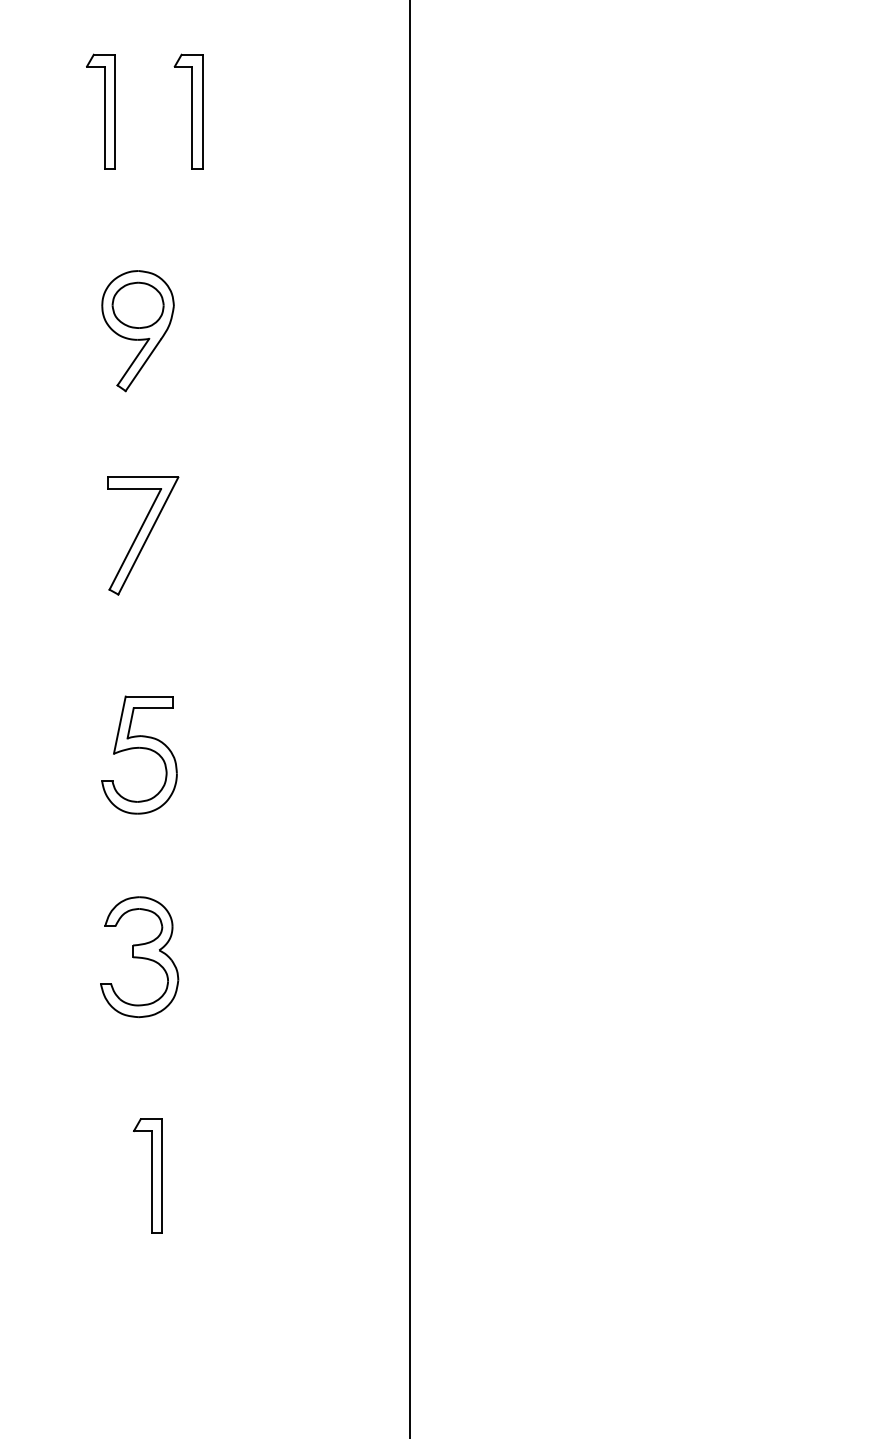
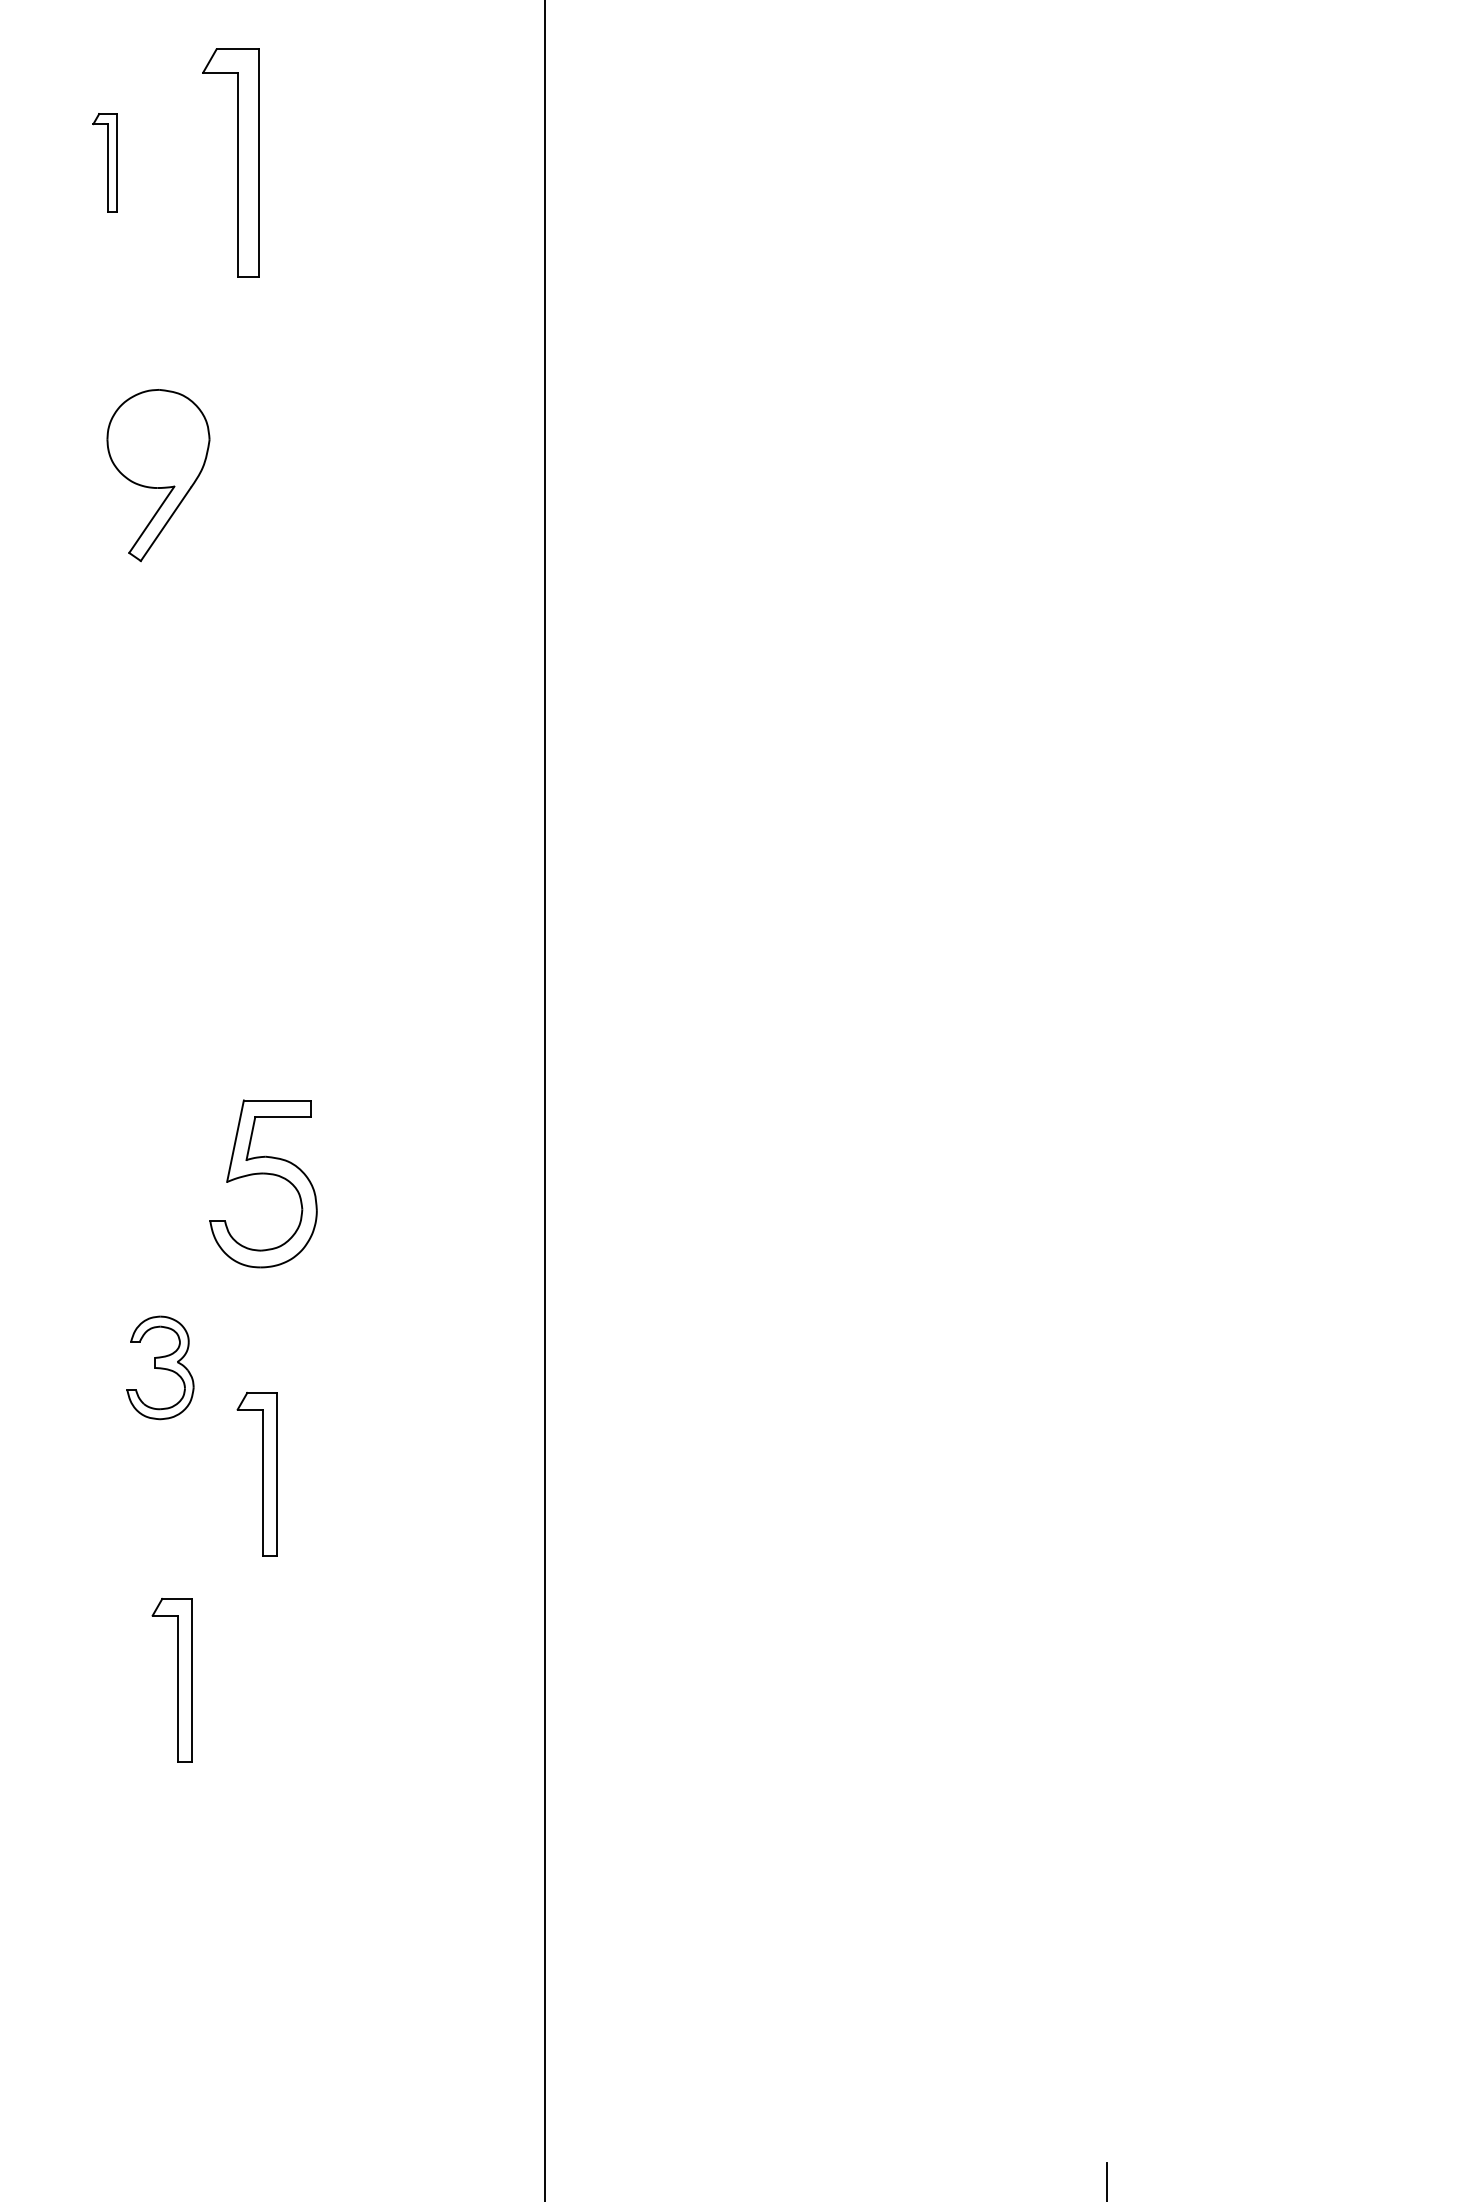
part: (100, 111) -> (104, 162), size x0.6
part: (188, 111) -> (230, 162), size x1.4
part: (138, 305) -> (158, 438), removed
part: (142, 535) -> (165, 767), removed
part: (139, 748) -> (263, 1174), moved
part: (139, 956) -> (160, 1367), size x0.6
part: (206, 1031) -> (256, 1474), added

